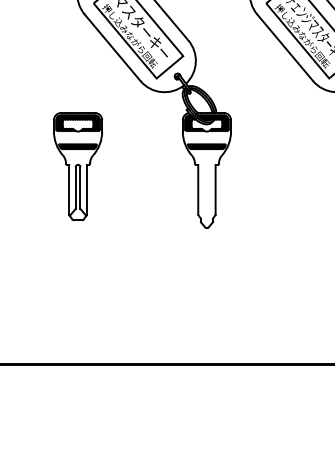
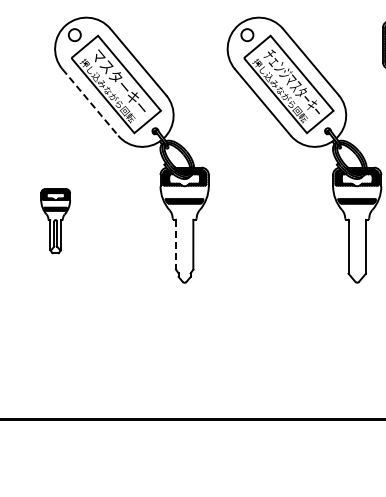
line: (112, 47) -> (90, 102), solid -> dashed
part: (77, 165) -> (55, 220), size x0.6
line: (197, 189) -> (175, 244), solid -> dashed

